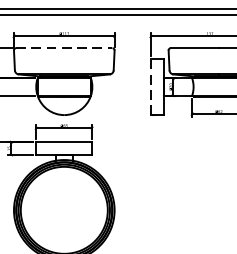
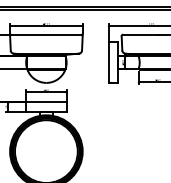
line: (64, 47) -> (46, 34), dashed -> solid
line: (150, 86) -> (108, 62), dashed -> solid

